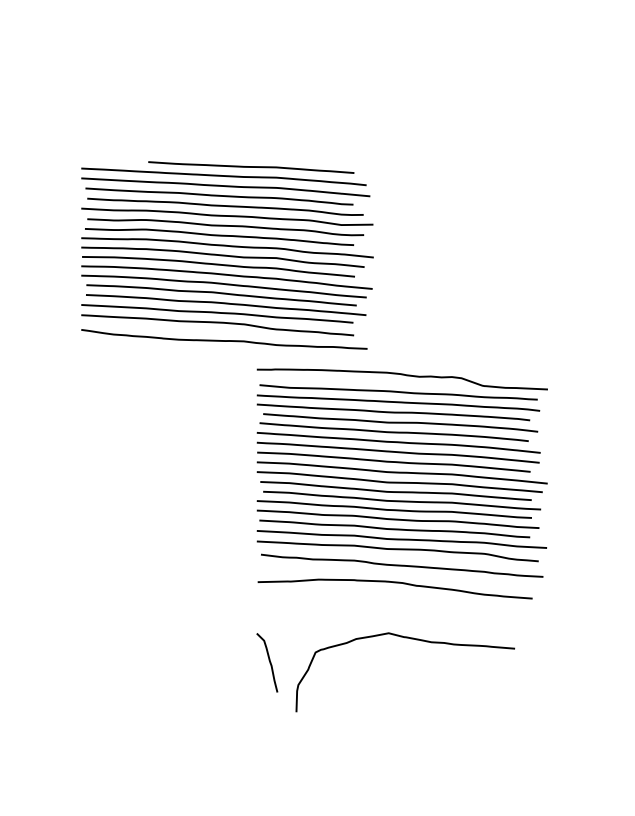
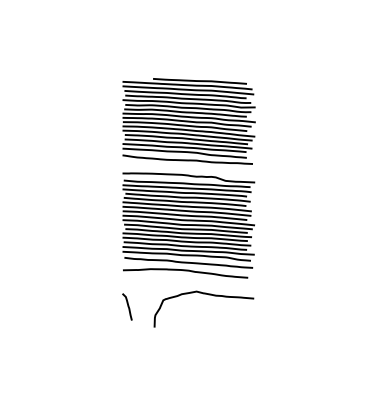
part: (226, 255) -> (188, 121), moved
curve: (414, 641) -> (208, 295), moved

